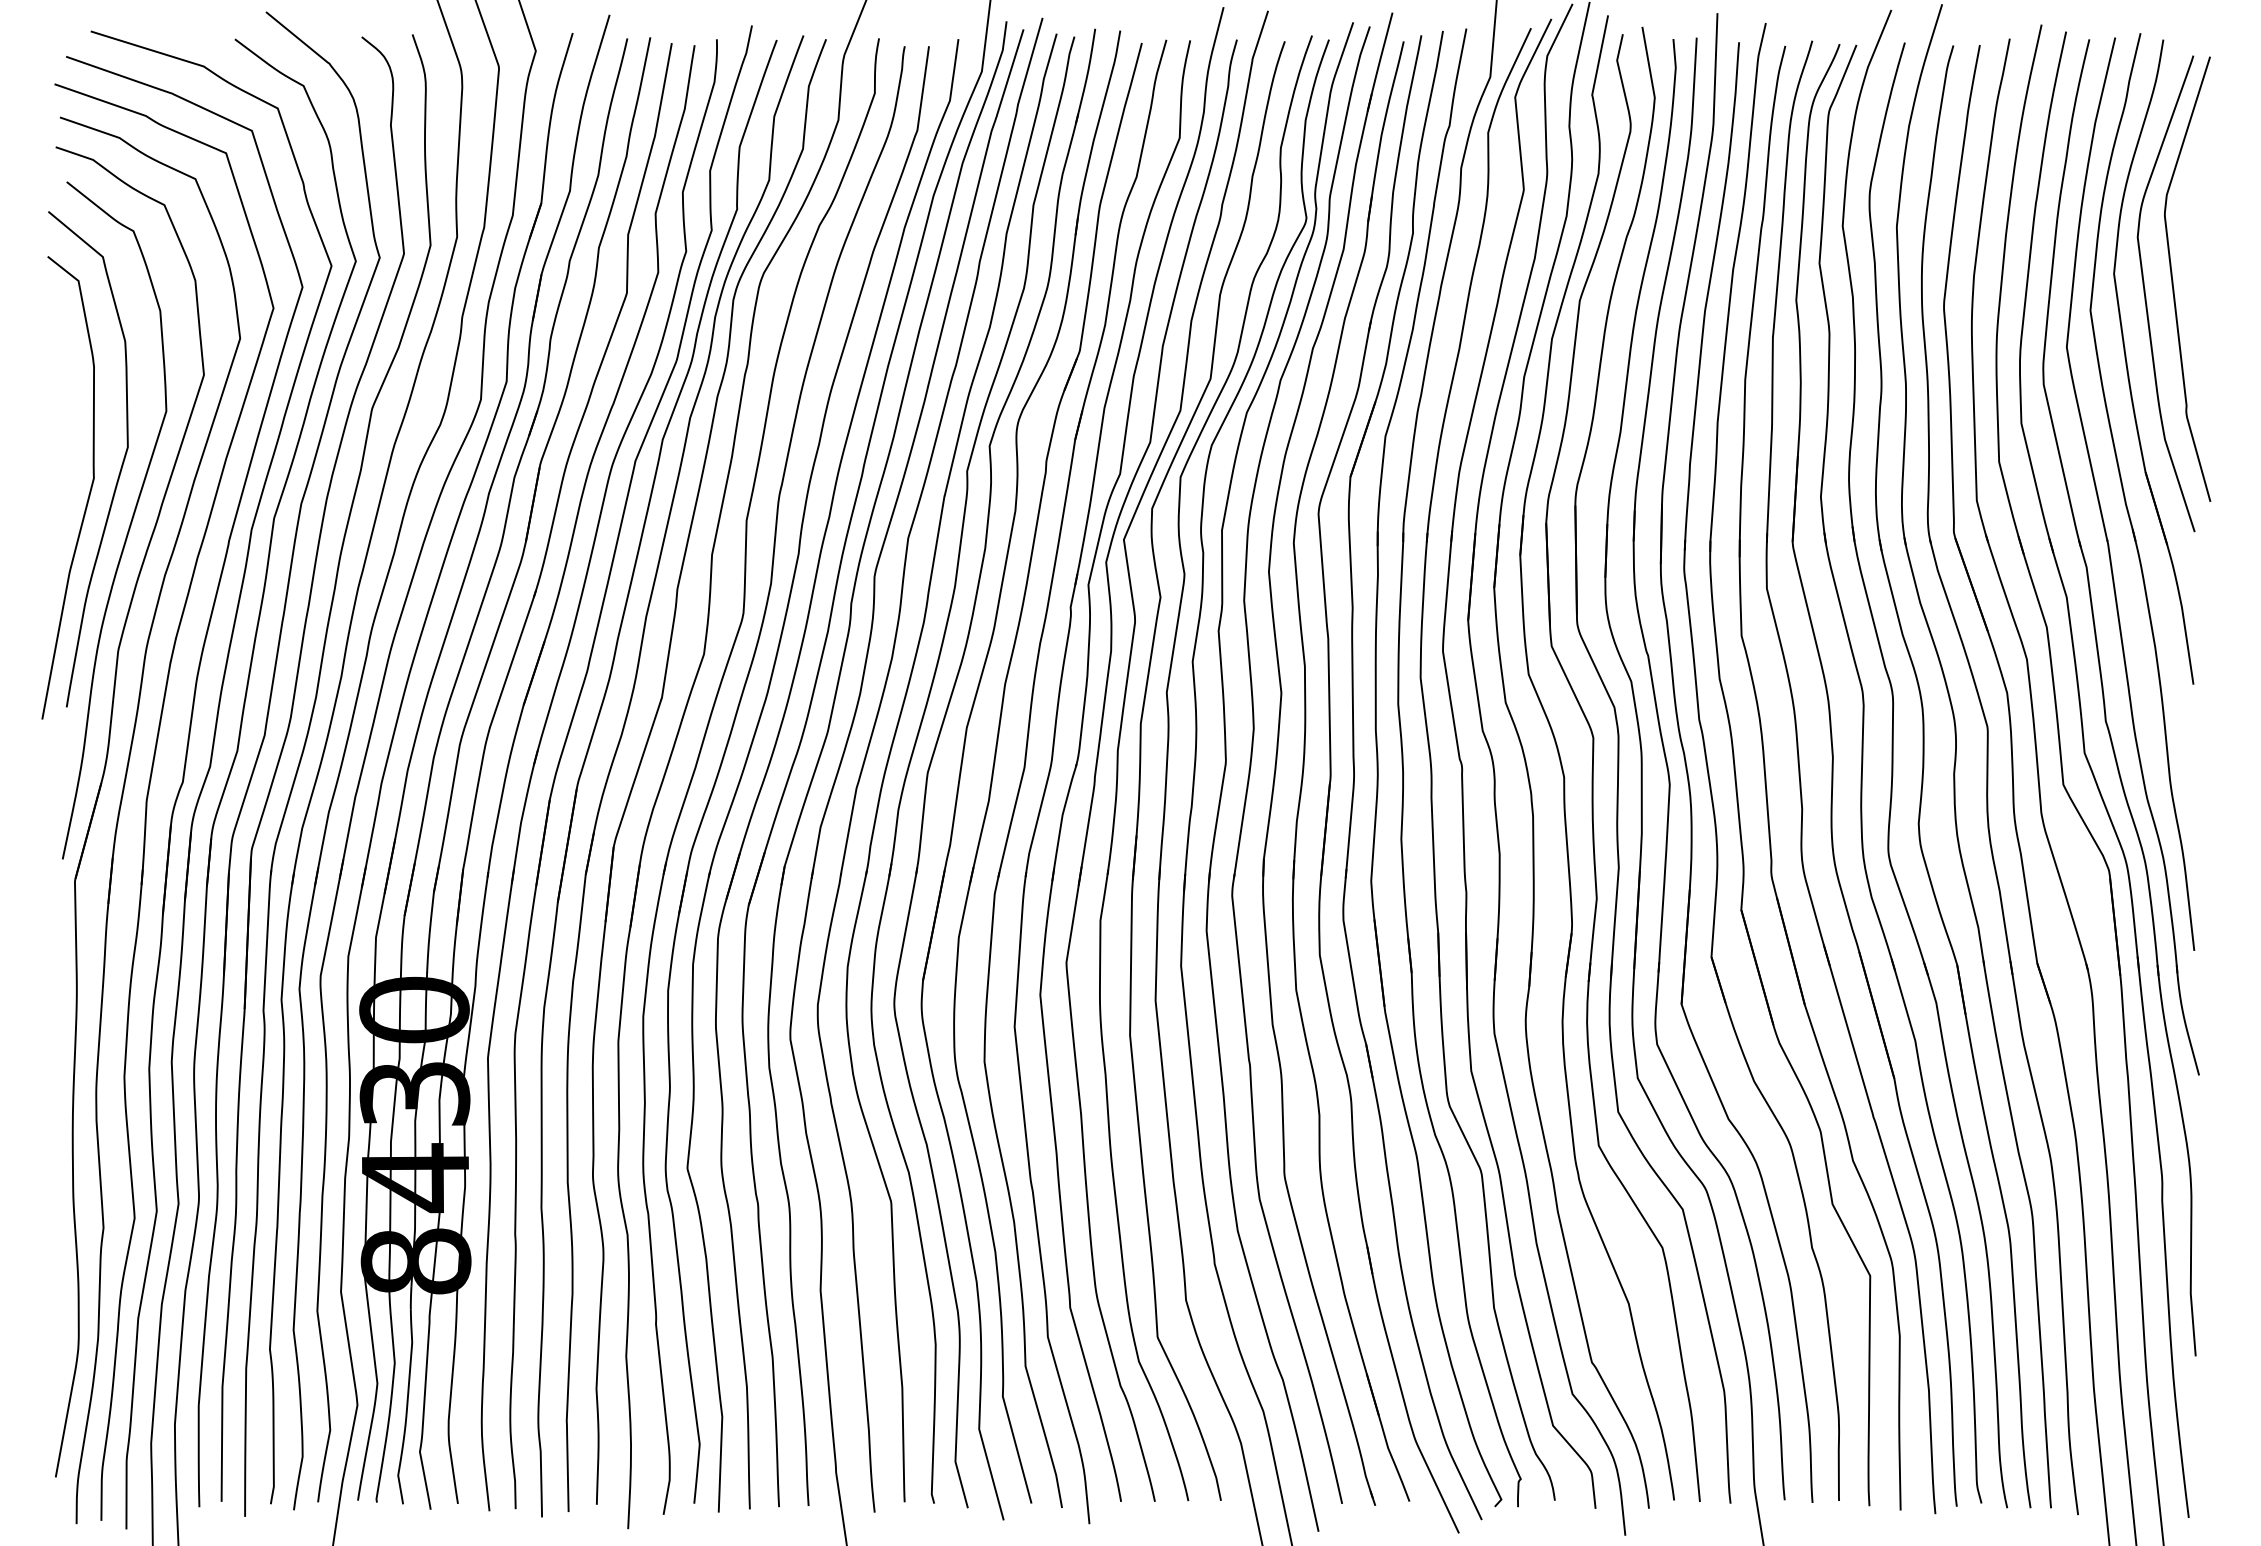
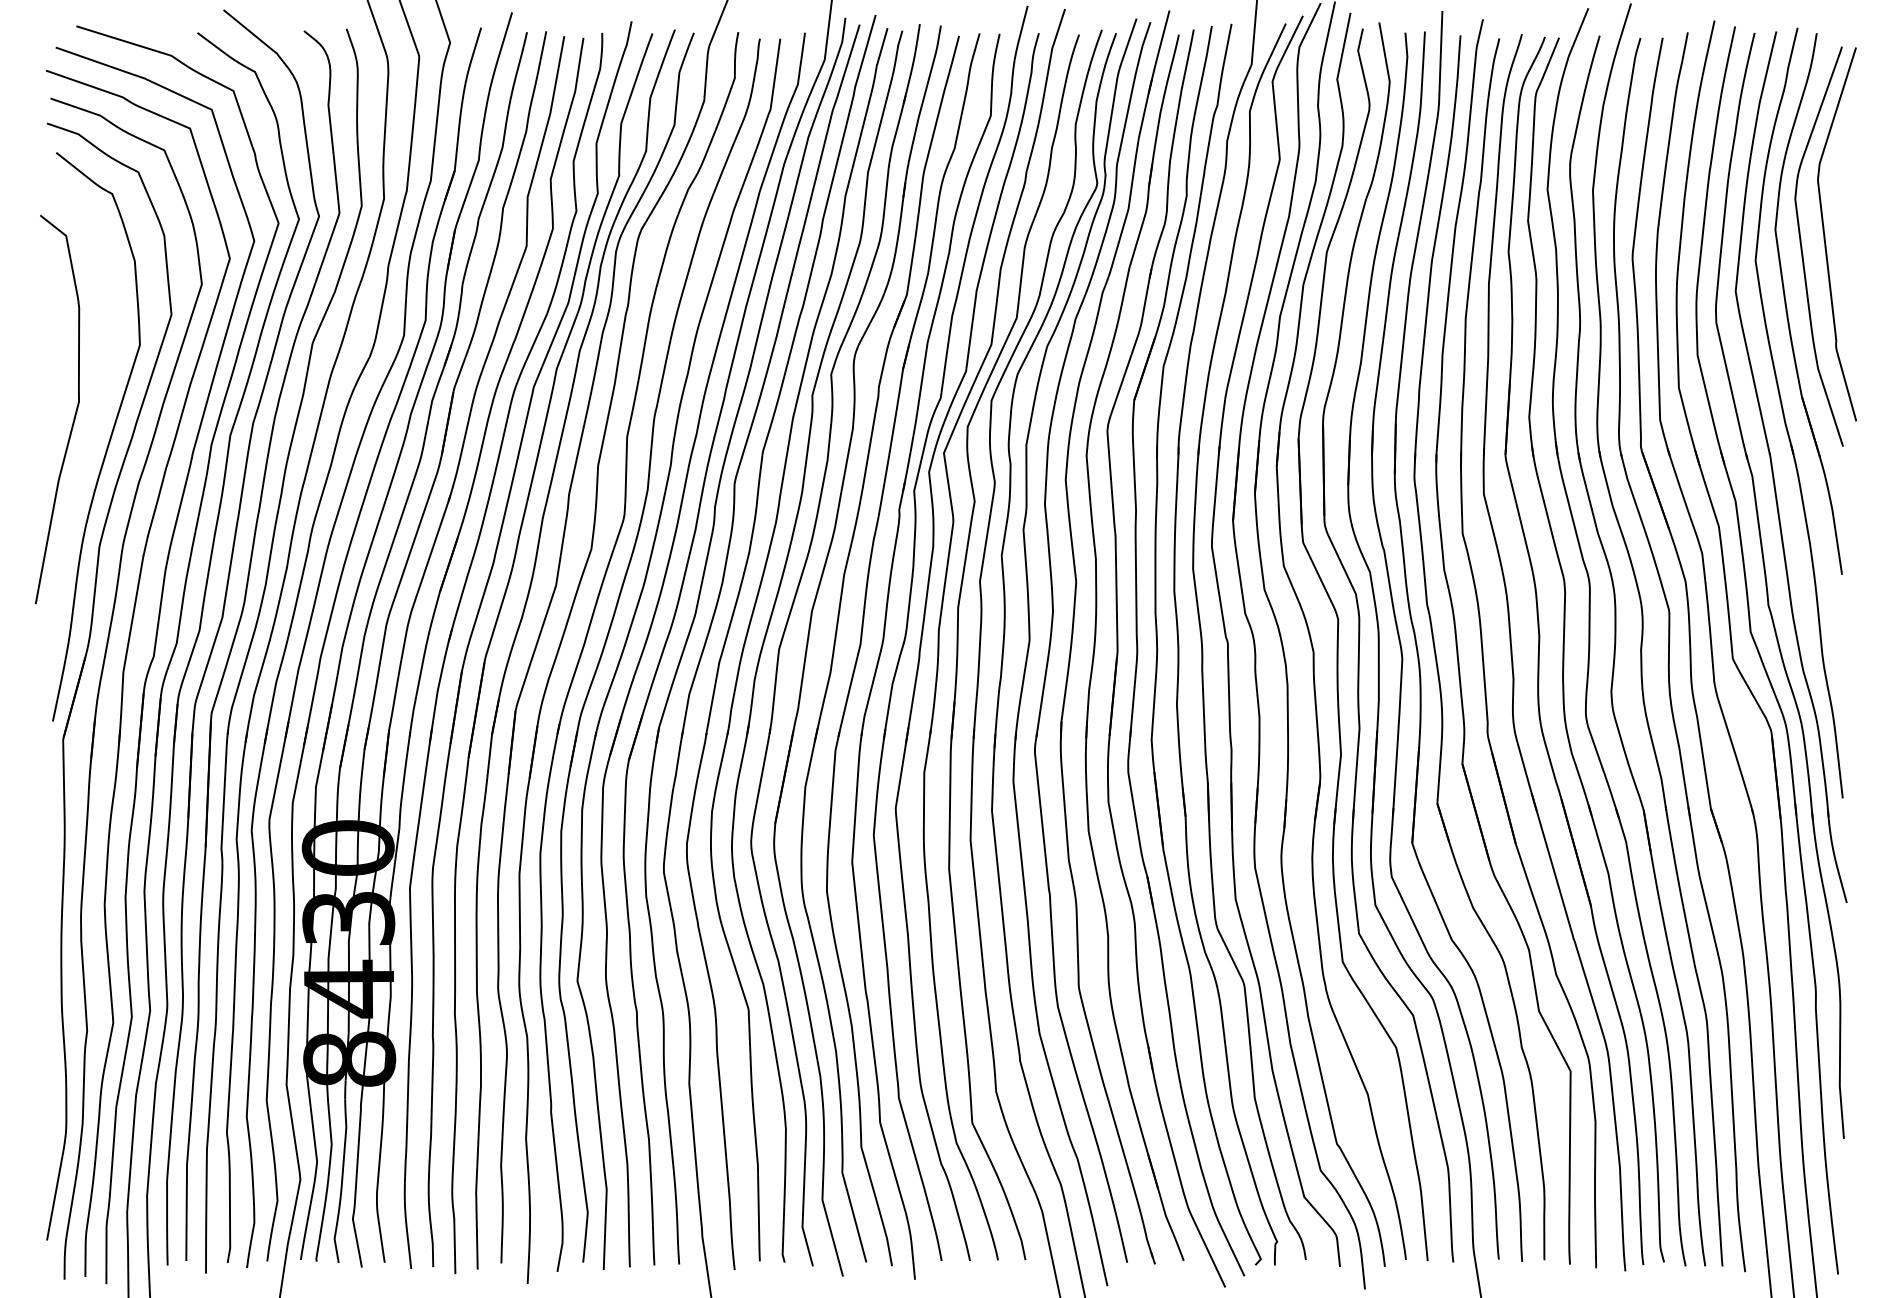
curve: (120, 467) -> (101, 392), removed

